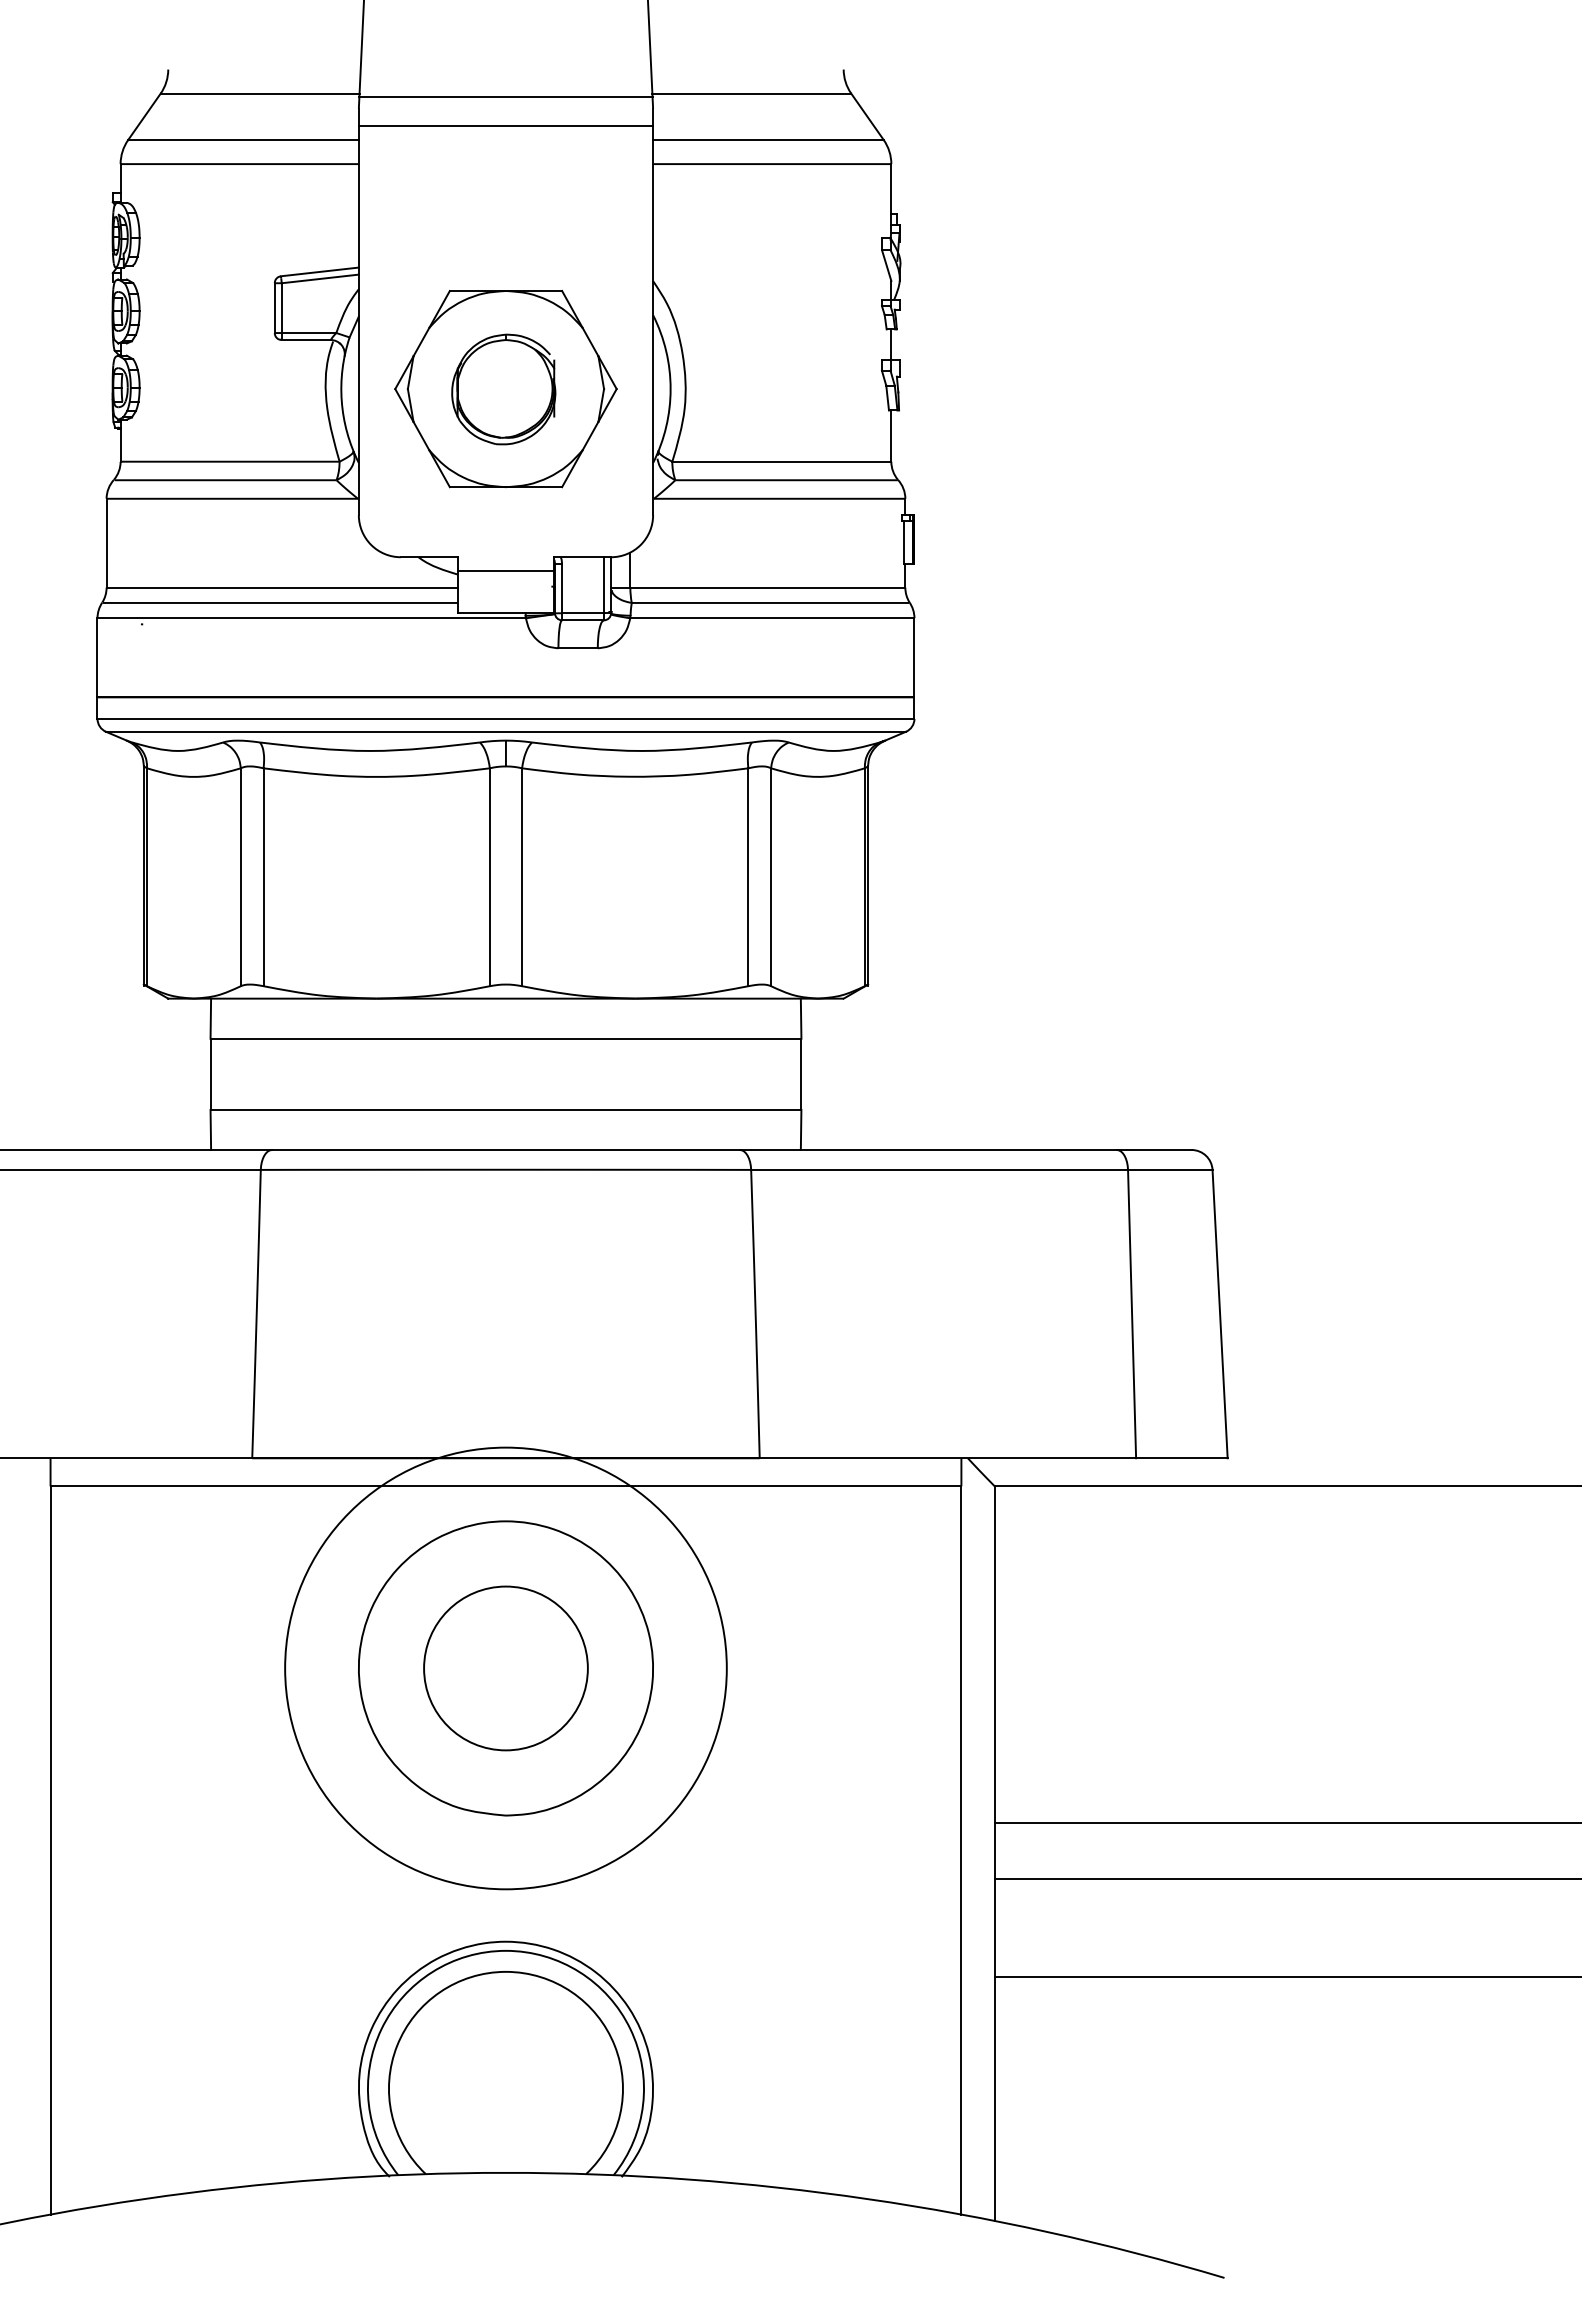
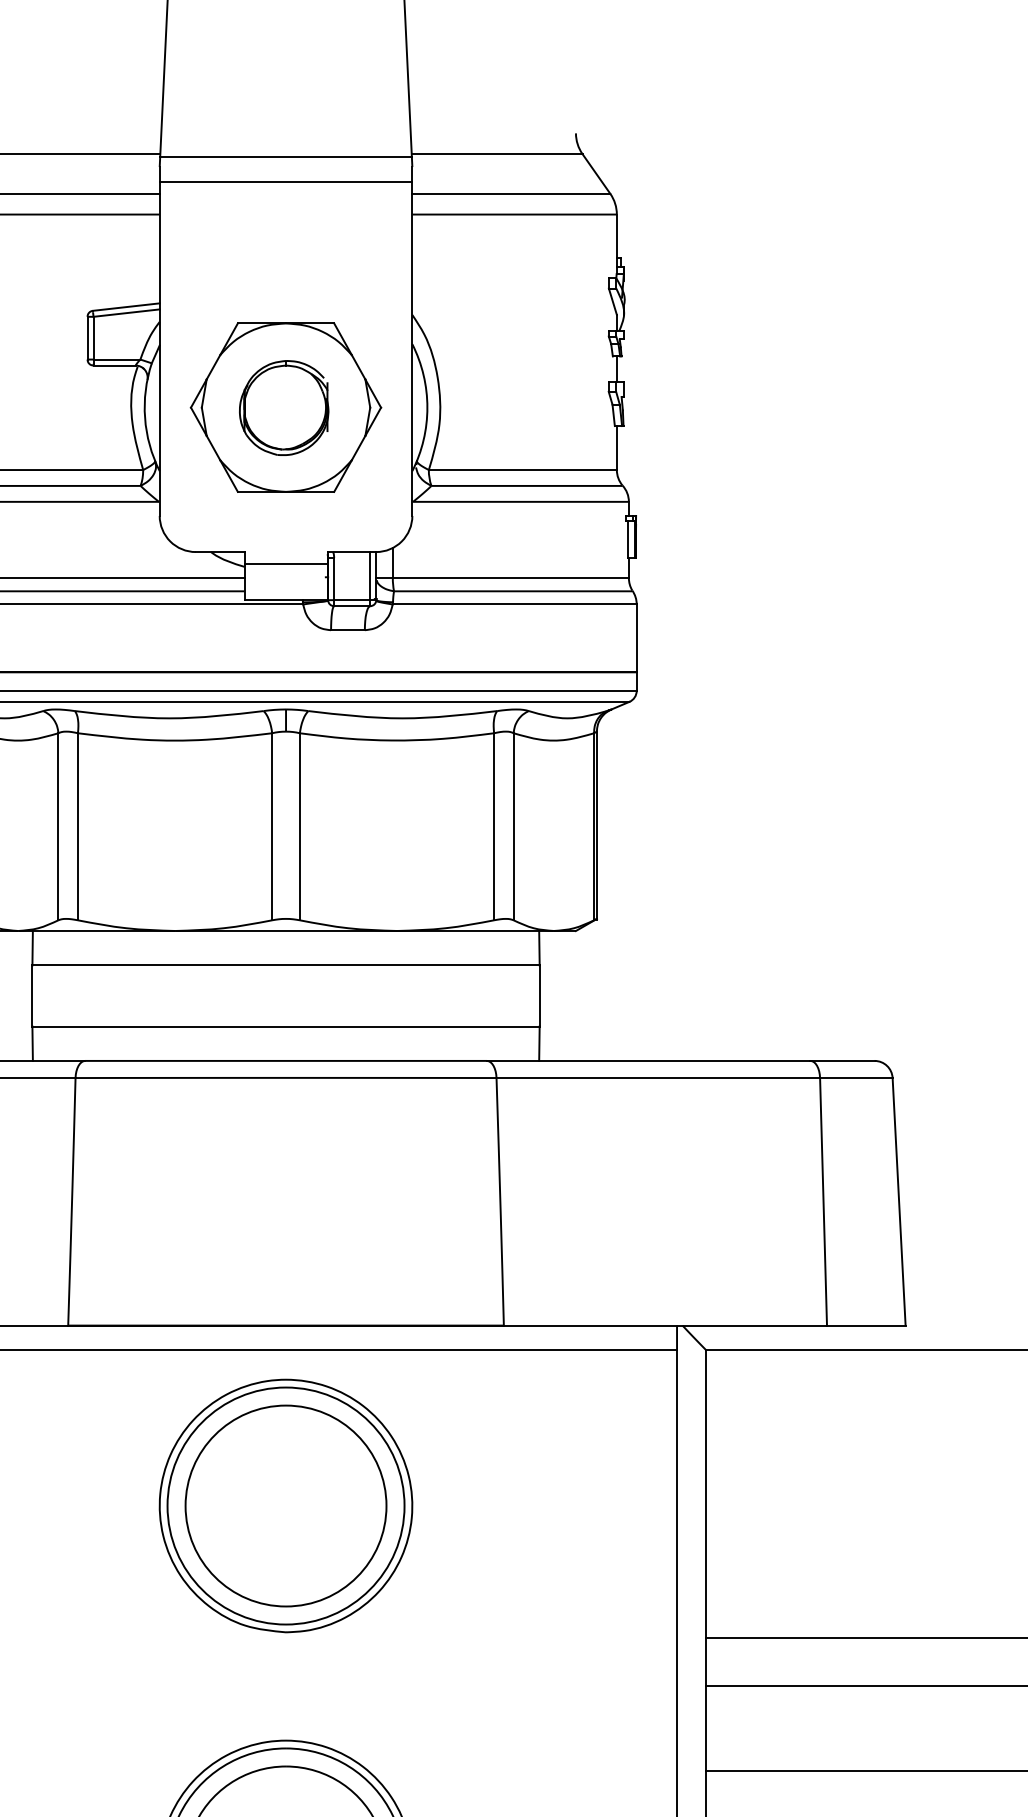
circle: (505, 1668) -> (285, 1506), size x0.62
circle: (505, 1668) -> (285, 1506), size x1.43

